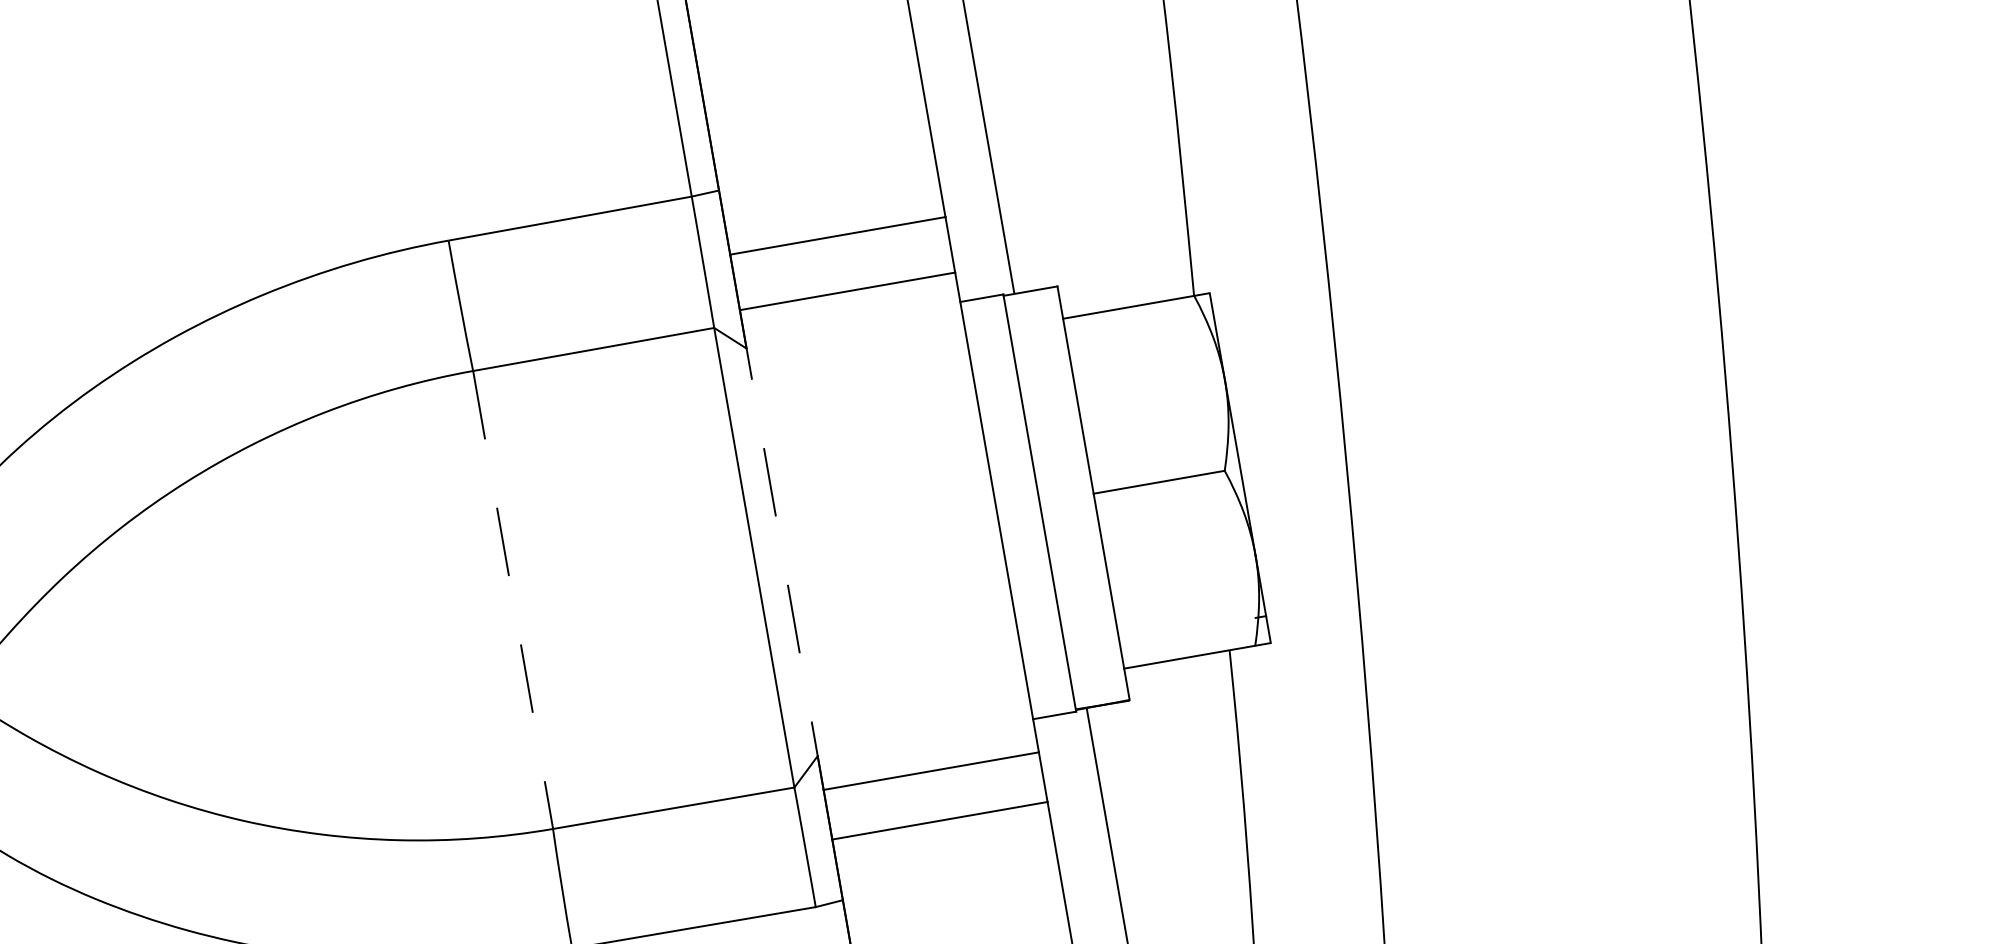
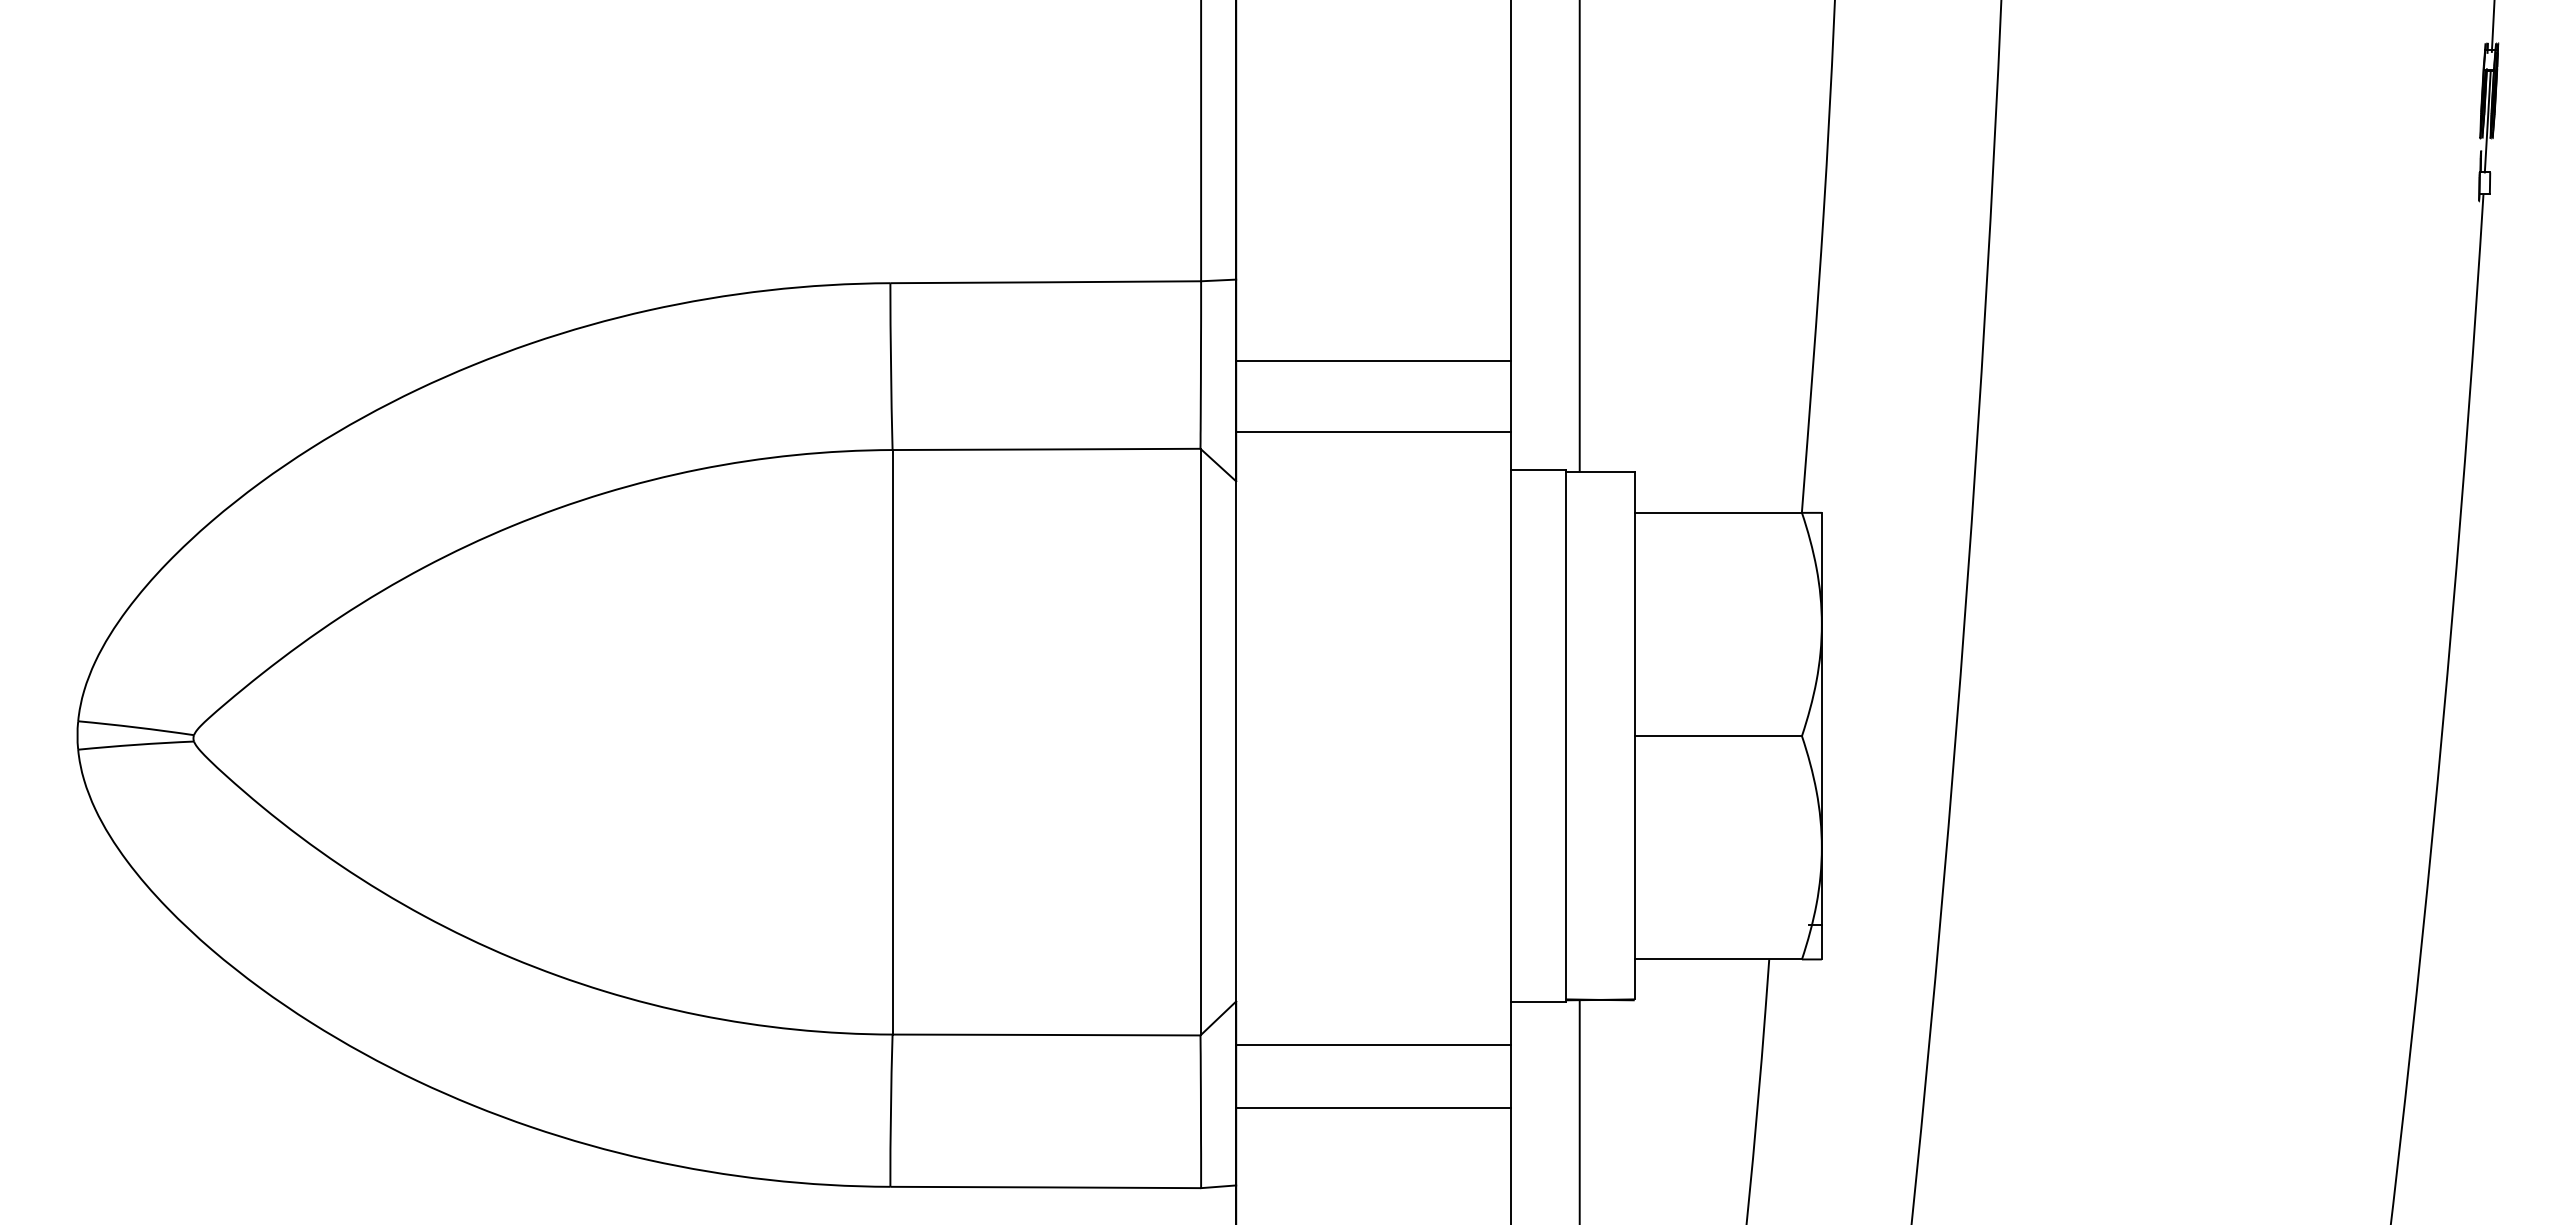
line: (782, 549) -> (1236, 738), dashed -> solid
line: (513, 600) -> (892, 742), dashed -> solid

